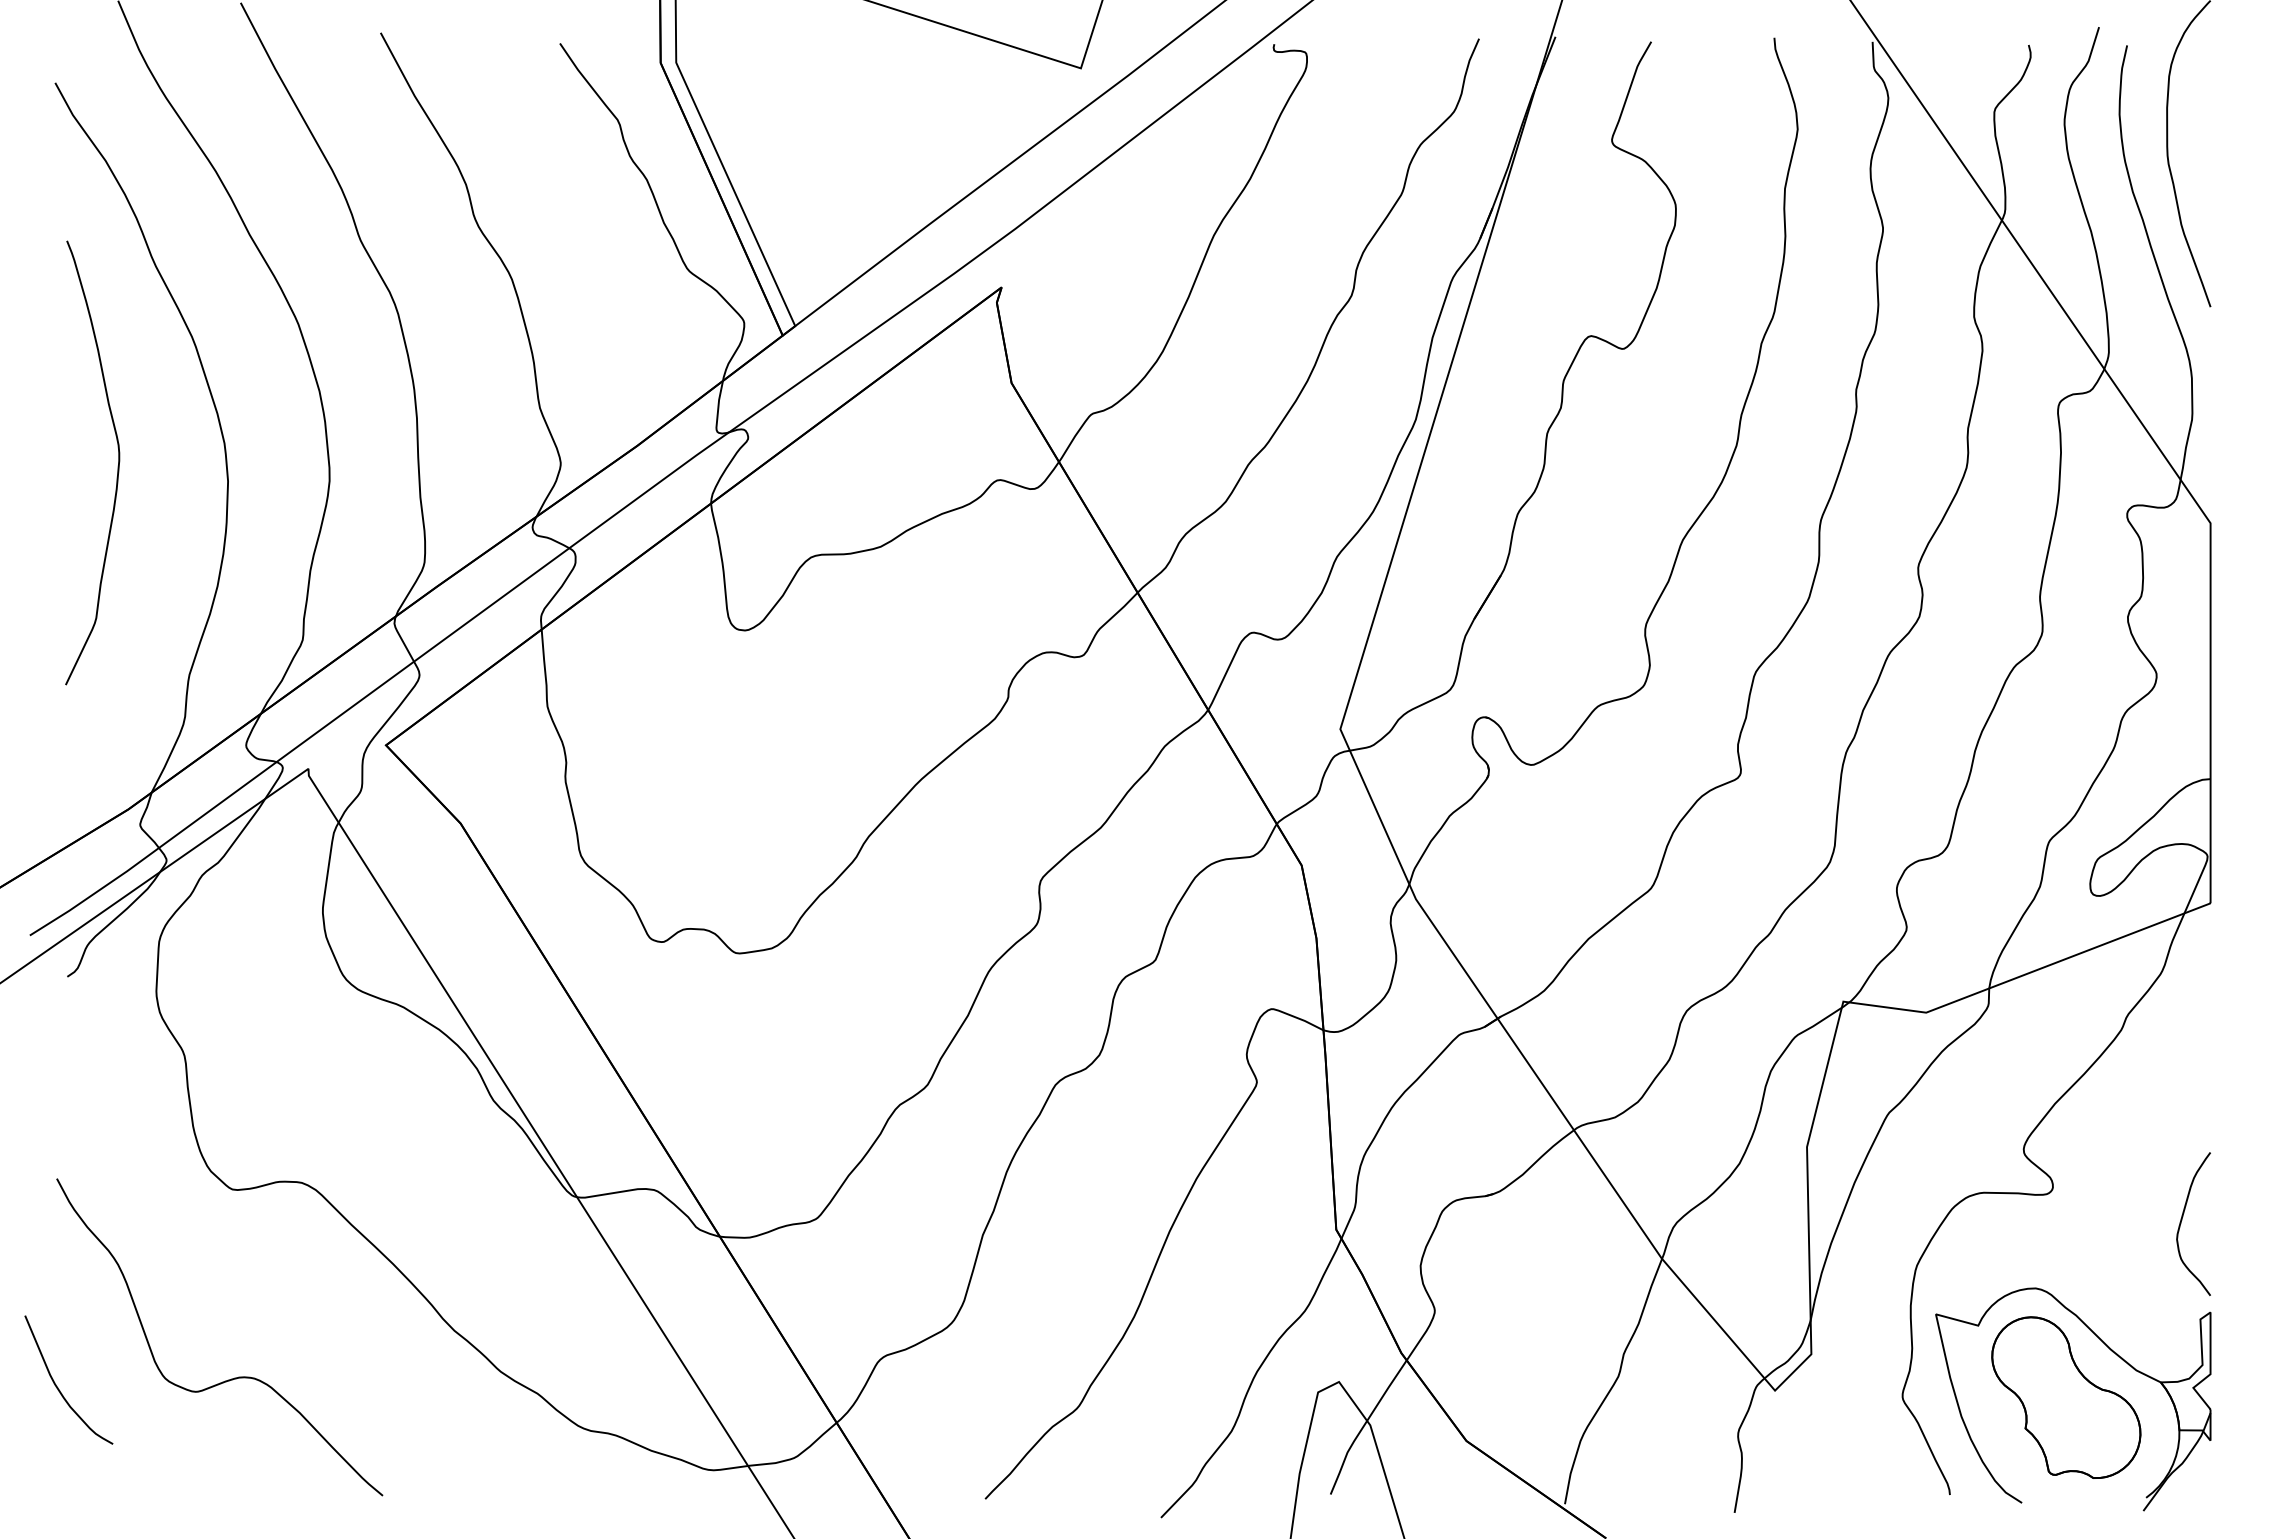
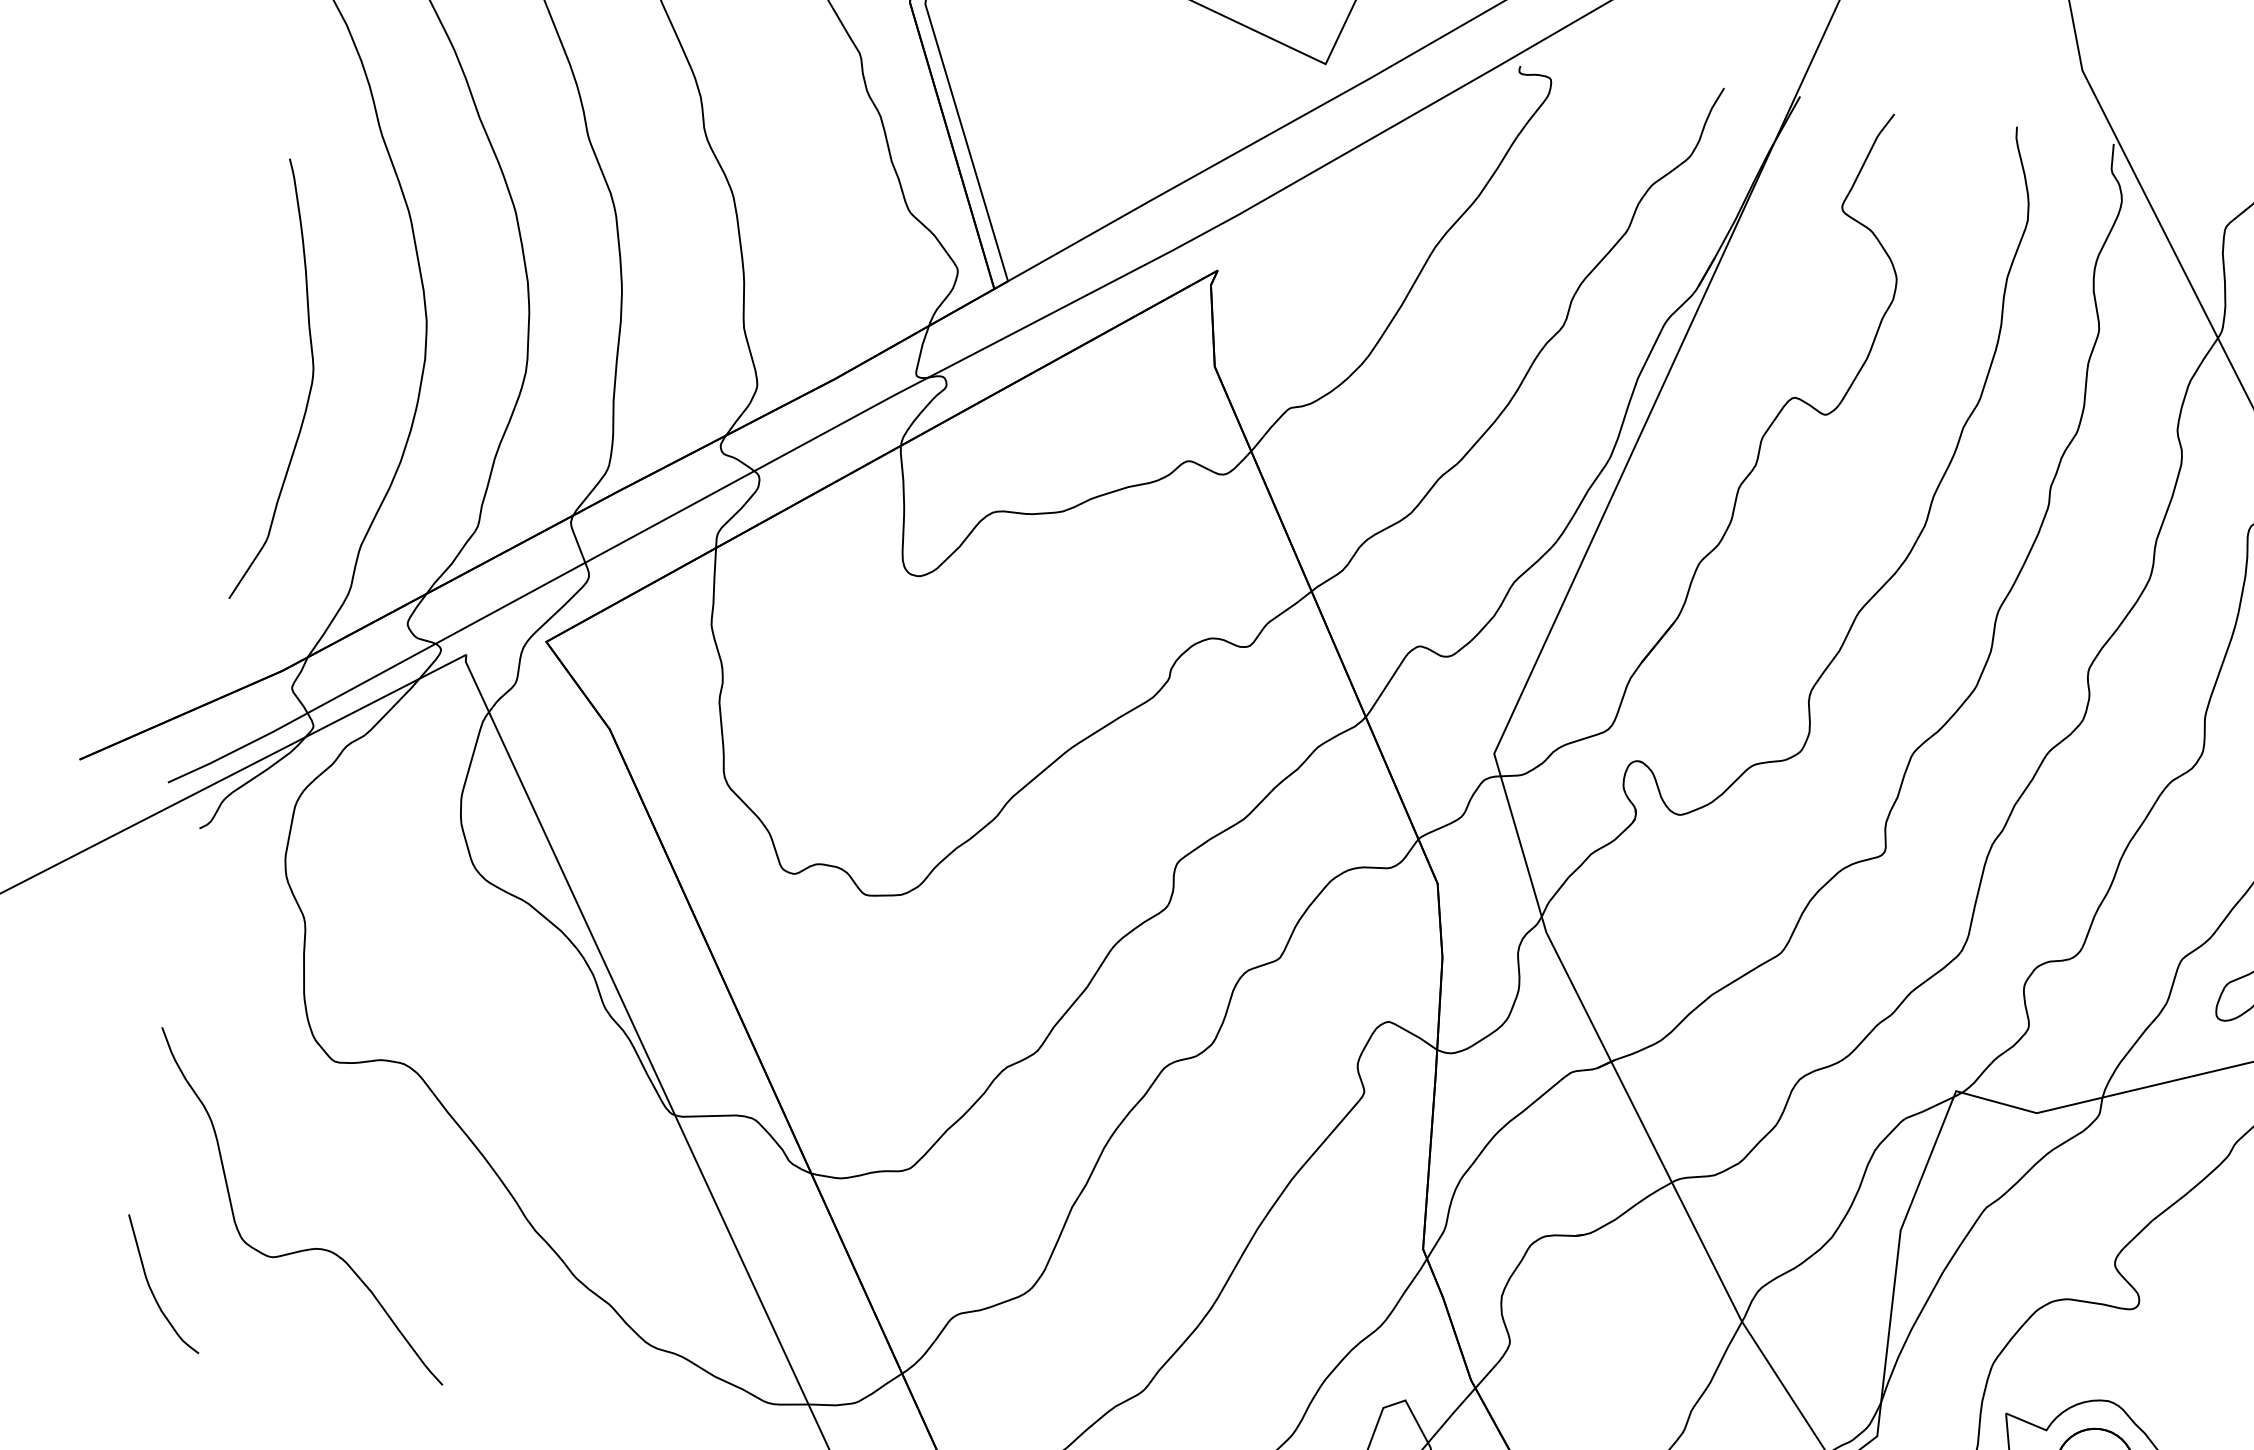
curve: (117, 466) -> (309, 389), moved
curve: (58, 1387) -> (152, 1290), moved

